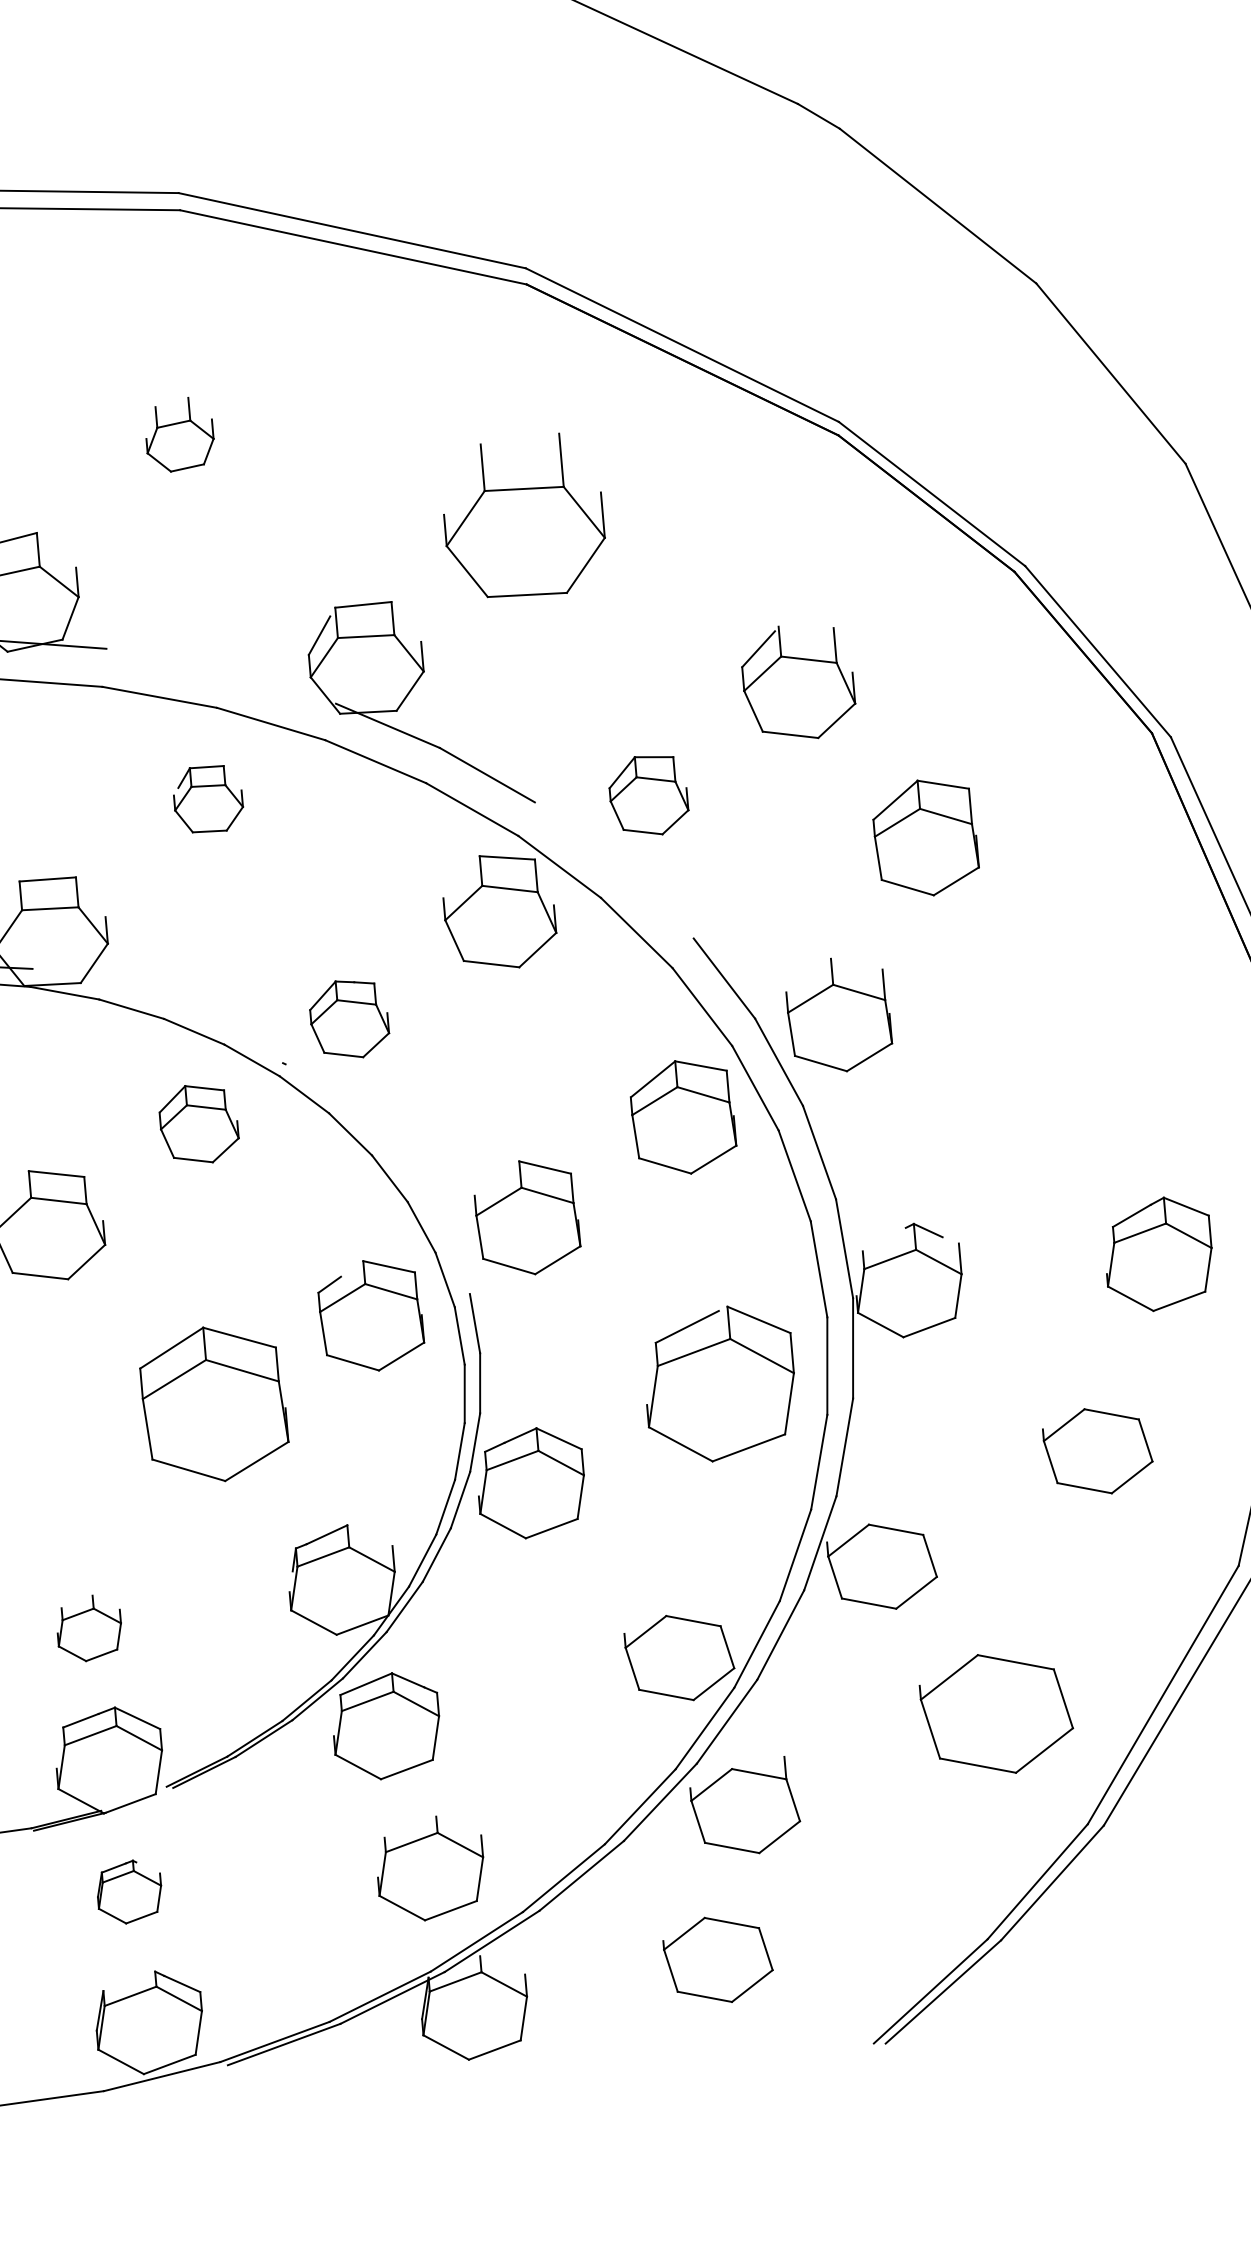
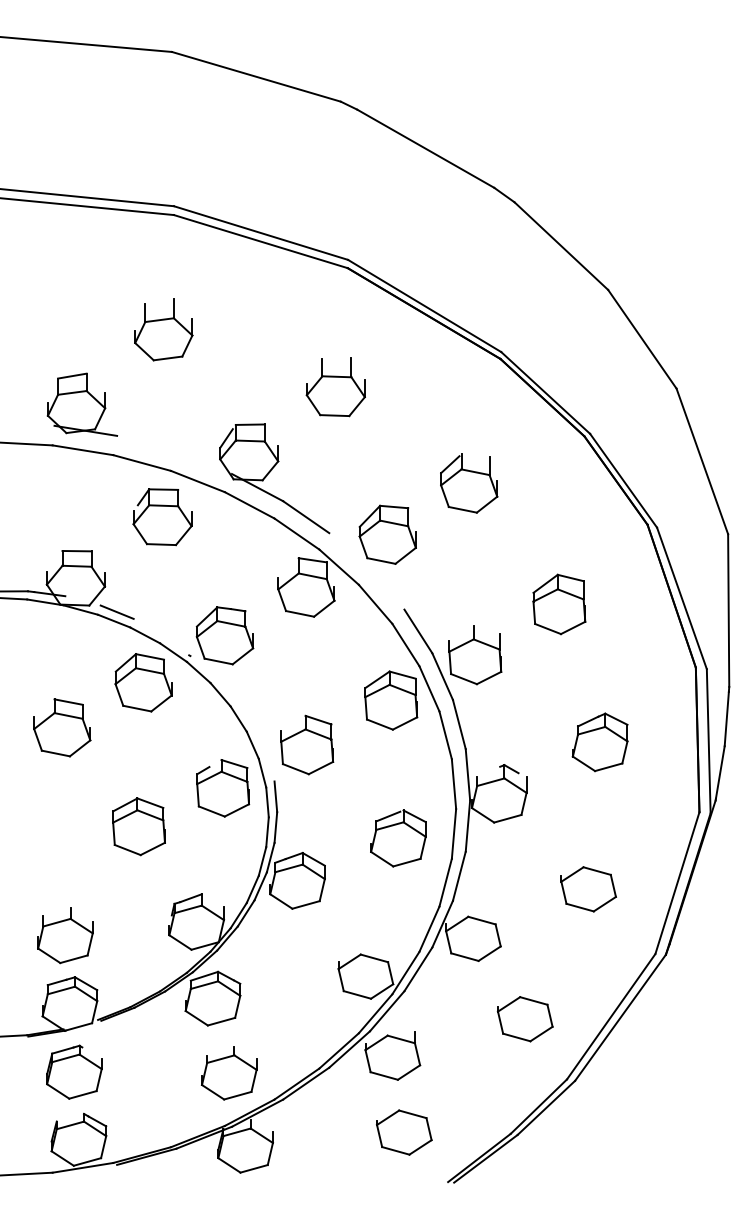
part: (178, 434) -> (163, 329), size x1.67
part: (522, 518) -> (335, 387), size x0.71
part: (648, 795) -> (387, 534), size x1.43
part: (208, 799) -> (162, 517), size x1.67
part: (925, 838) -> (559, 604), moved
line: (134, 990) -> (116, 611), added
part: (348, 1018) -> (224, 635), size x1.43
part: (198, 1123) -> (143, 682), size x1.43
part: (1157, 1254) -> (599, 742), moved
part: (720, 1384) -> (398, 838), size x0.71
part: (213, 1404) -> (138, 826), size x0.71
part: (89, 1628) -> (65, 935), size x1.67
part: (995, 1714) -> (524, 1019), size x0.71
part: (129, 1890) -> (74, 1071), size x1.67
part: (718, 1959) -> (404, 1132), moved

